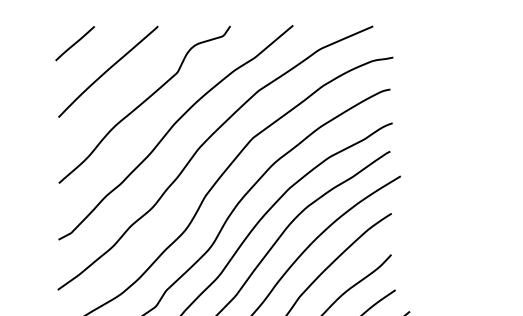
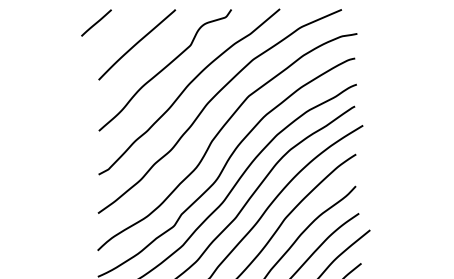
line: (75, 42) -> (96, 22), moved

